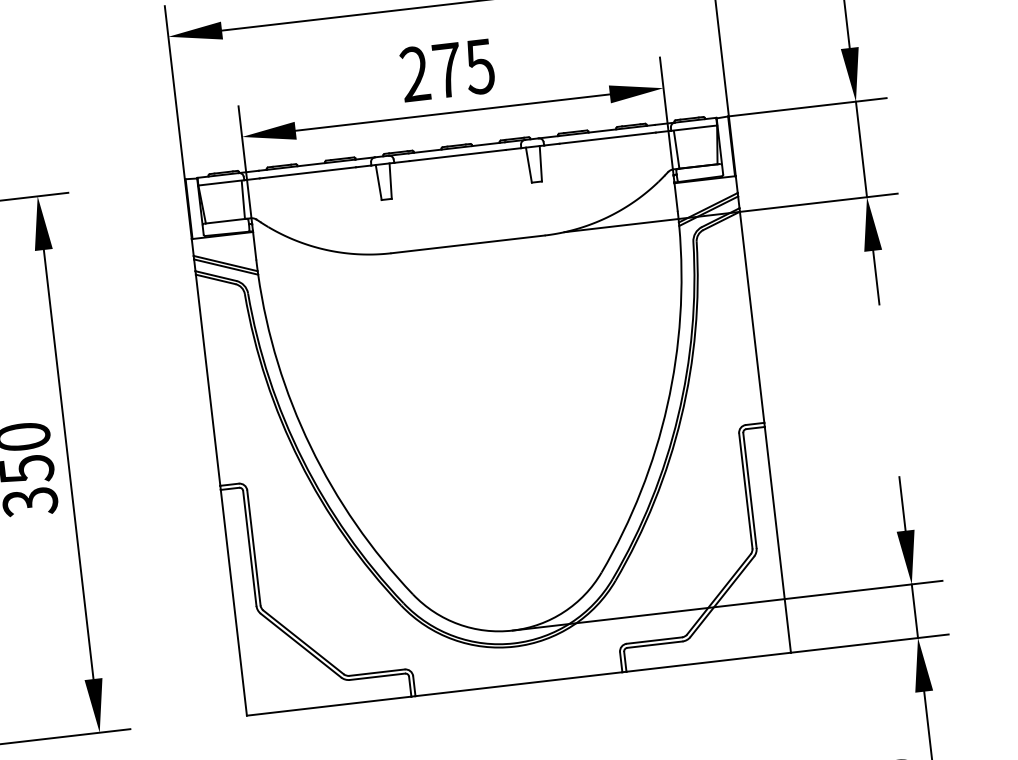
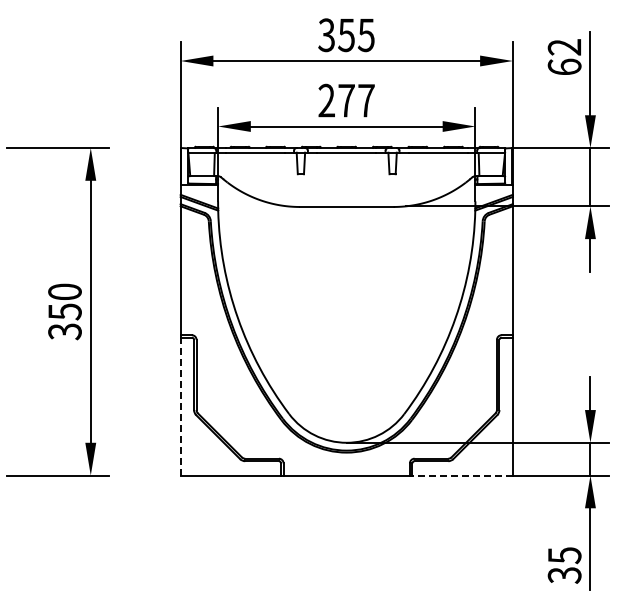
text: (478, 66) -> (365, 100), 275 -> 277
line: (233, 602) -> (180, 406), solid -> dashed
line: (708, 662) -> (462, 475), solid -> dashed

